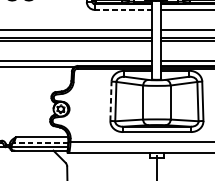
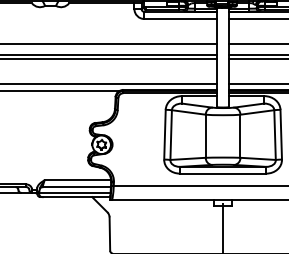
line: (123, 10) -> (180, 19), dashed -> solid
line: (110, 101) -> (164, 134), dashed -> solid
line: (41, 143) -> (76, 187), dashed -> solid

